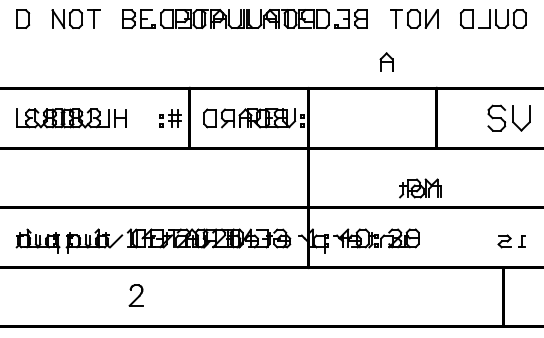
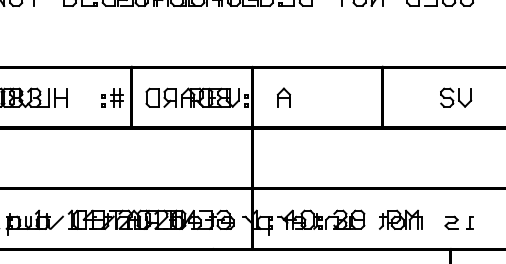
part: (386, 61) -> (283, 96), moved
part: (508, 118) -> (455, 97), size x0.71
part: (420, 188) -> (400, 219), moved

